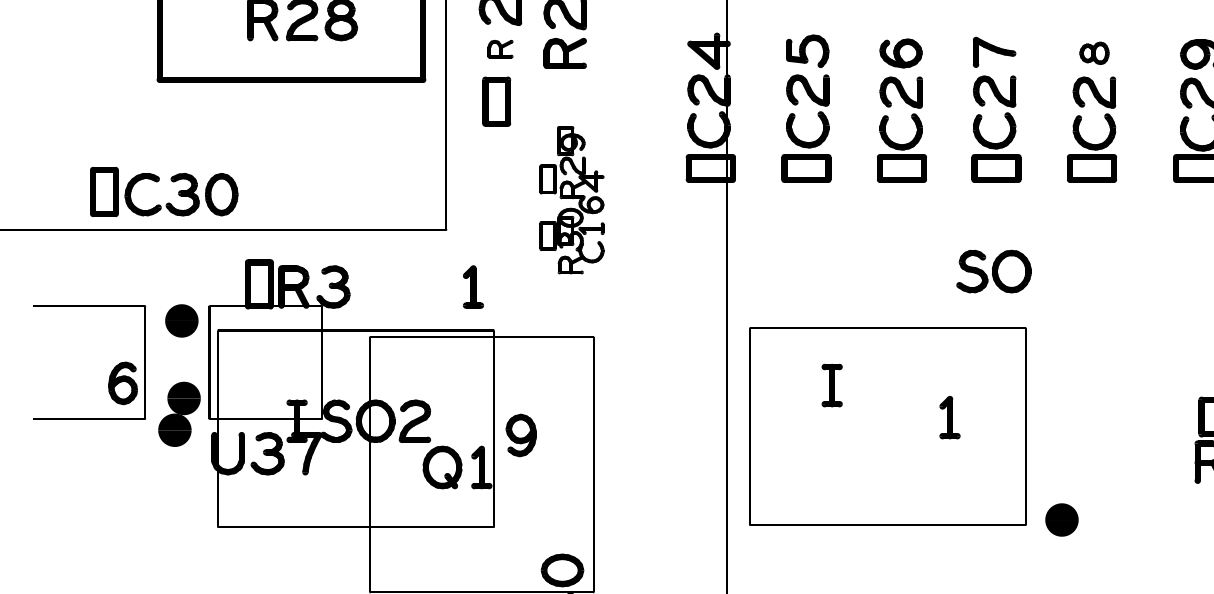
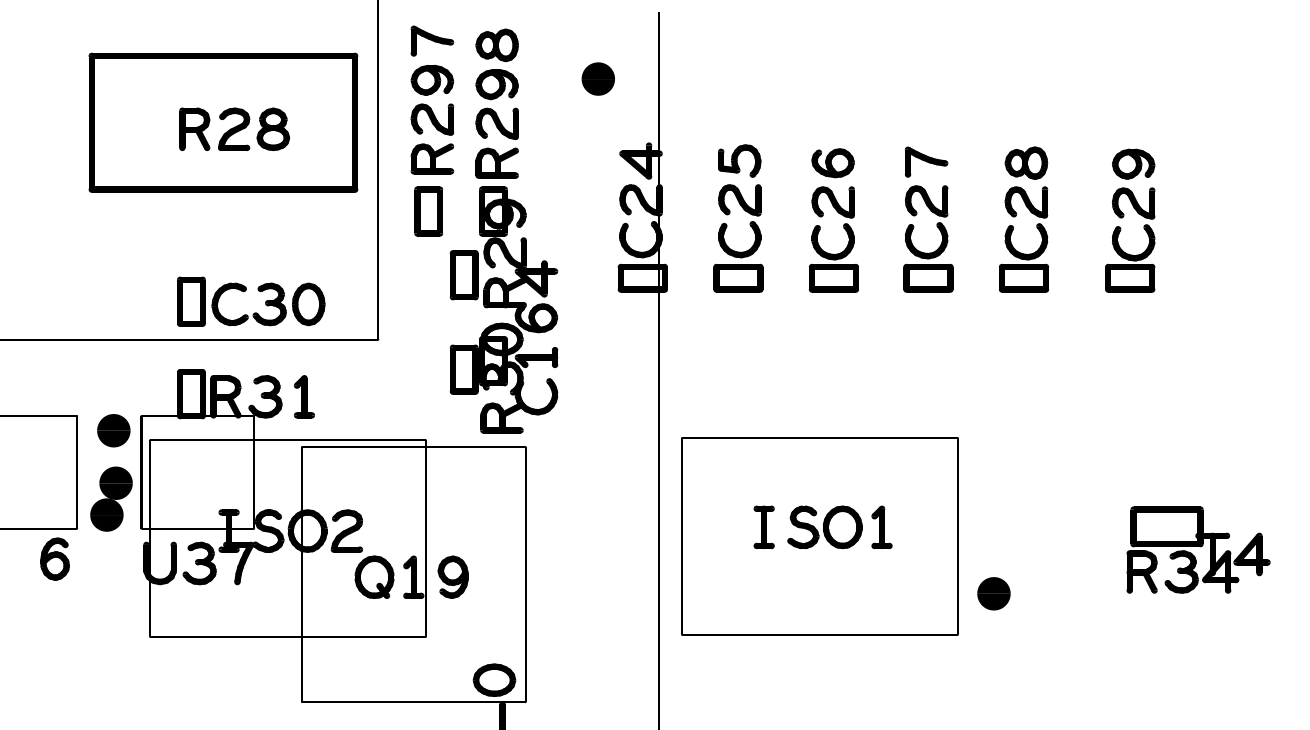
part: (500, 48) -> (432, 158), size x1.67
part: (1094, 52) -> (1026, 162), size x1.43
part: (571, 199) -> (503, 309), size x1.67
part: (167, 202) -> (254, 312), moved
part: (993, 271) -> (824, 527), moved
part: (473, 286) -> (304, 396), moved
part: (122, 382) -> (54, 558), moved
part: (831, 385) -> (763, 527), moved
part: (179, 413) -> (111, 498), moved
part: (520, 434) -> (452, 576), moved
part: (1061, 519) -> (993, 593), moved

